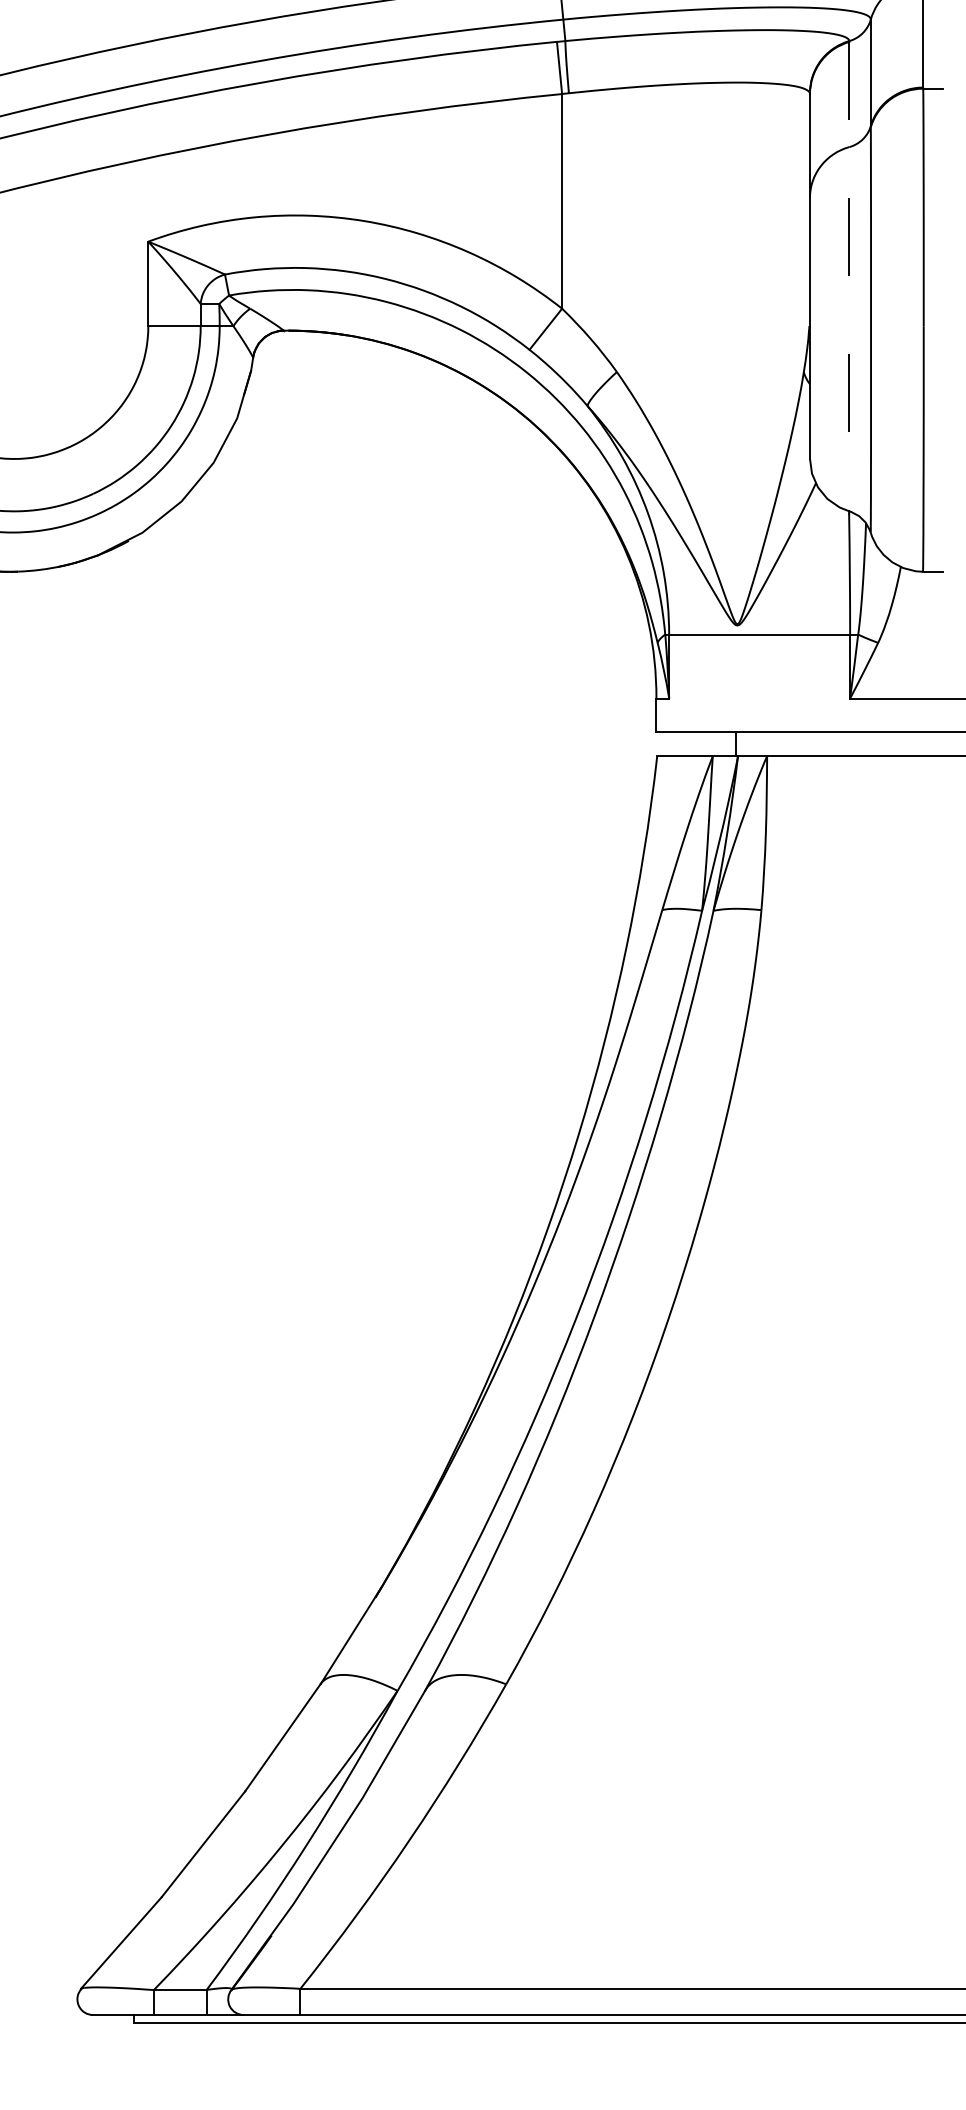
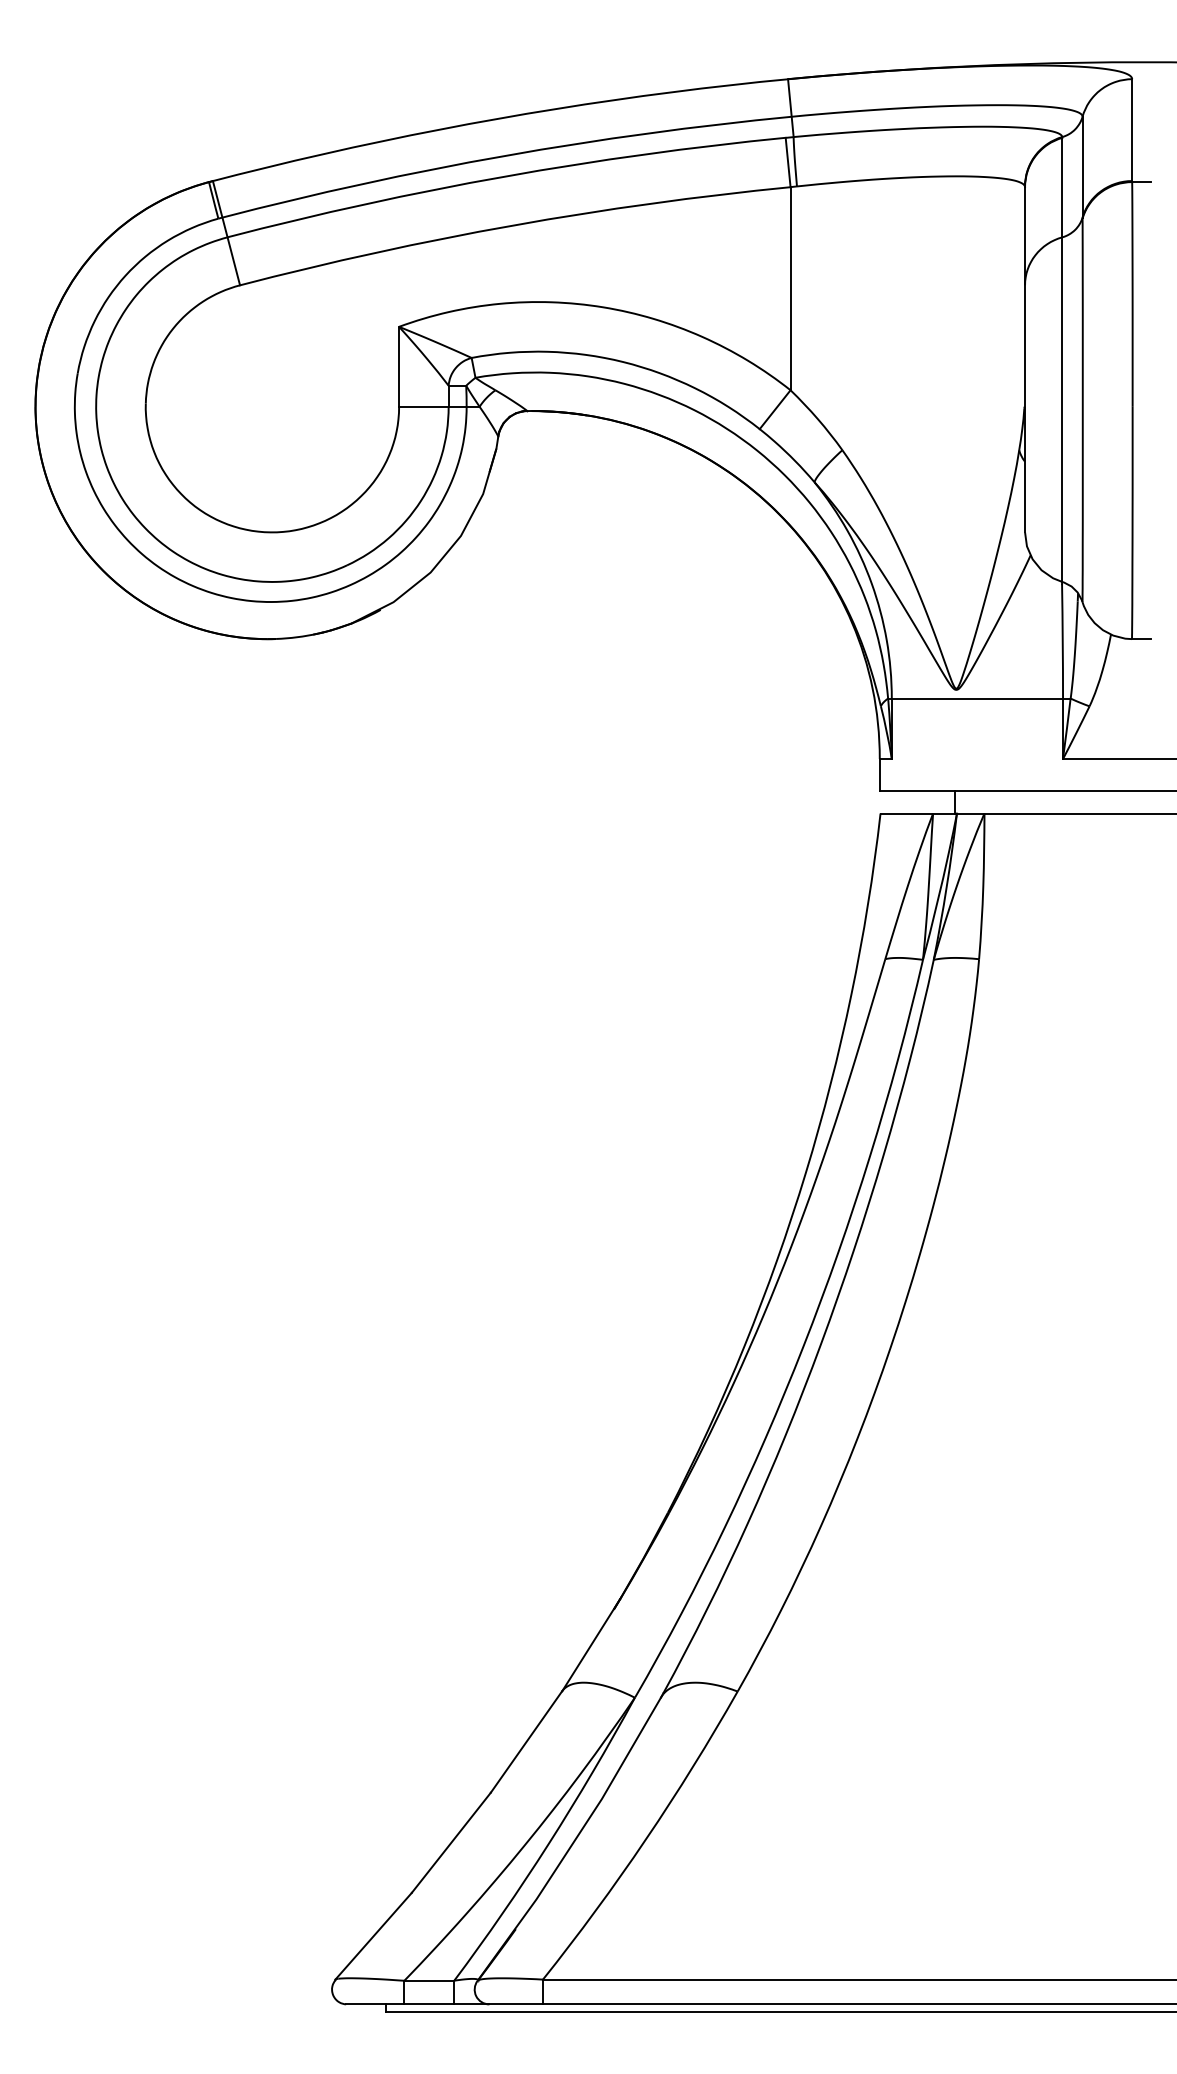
line: (849, 277) -> (1062, 360), dashed -> solid

